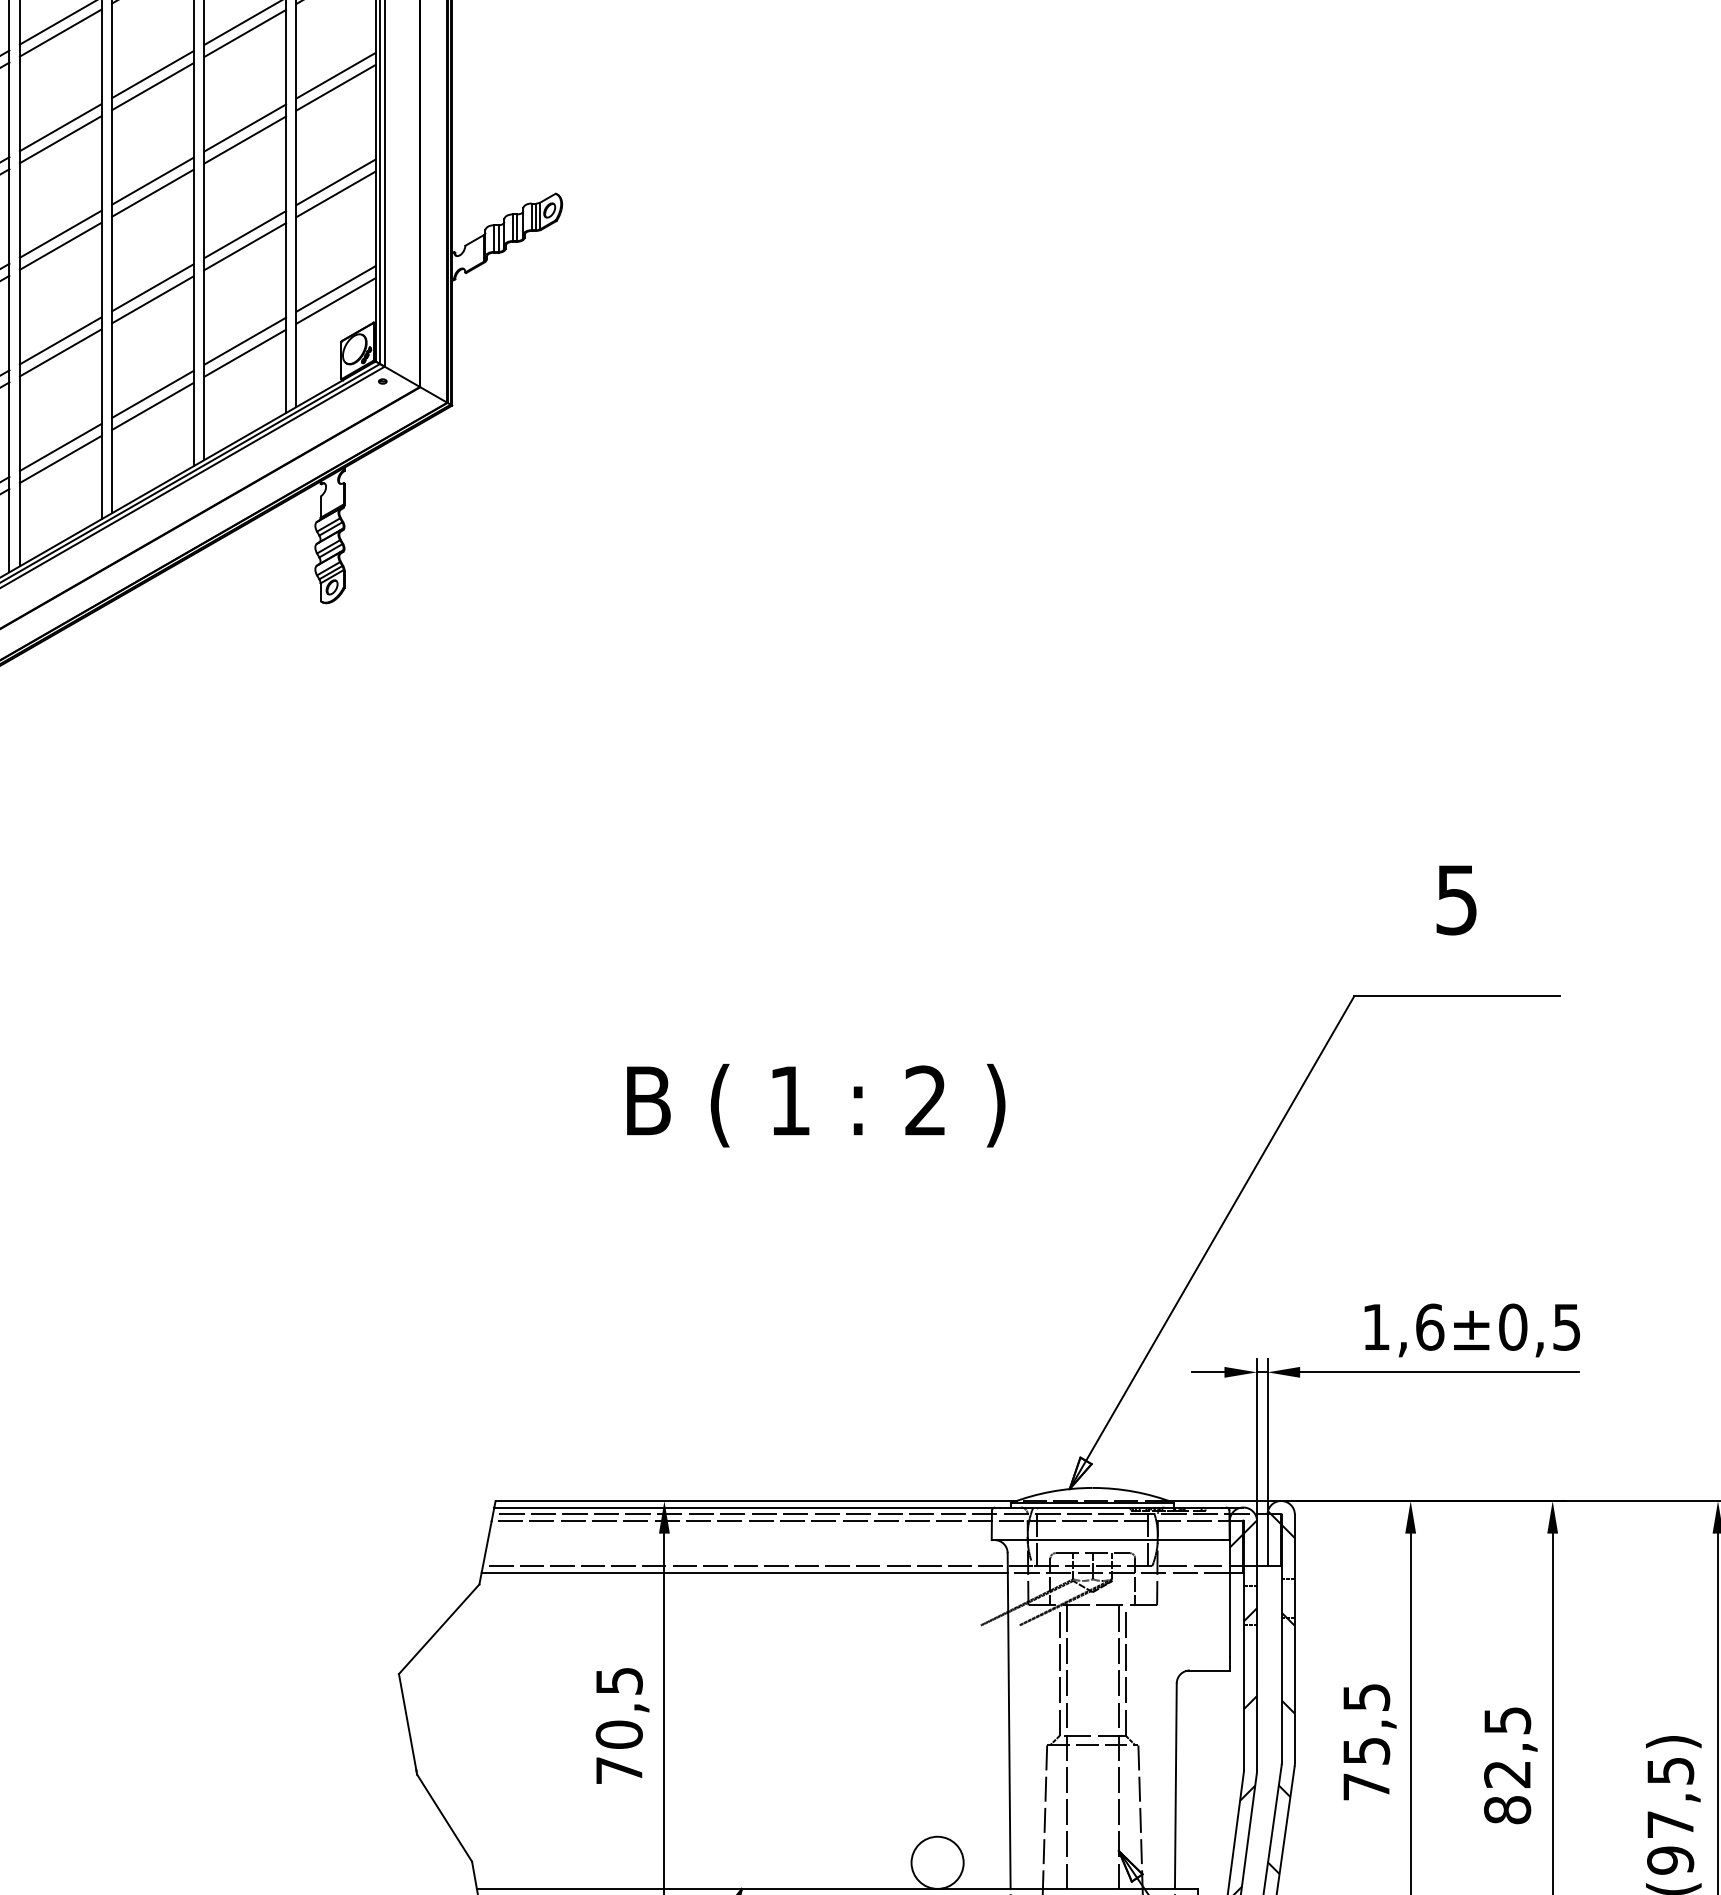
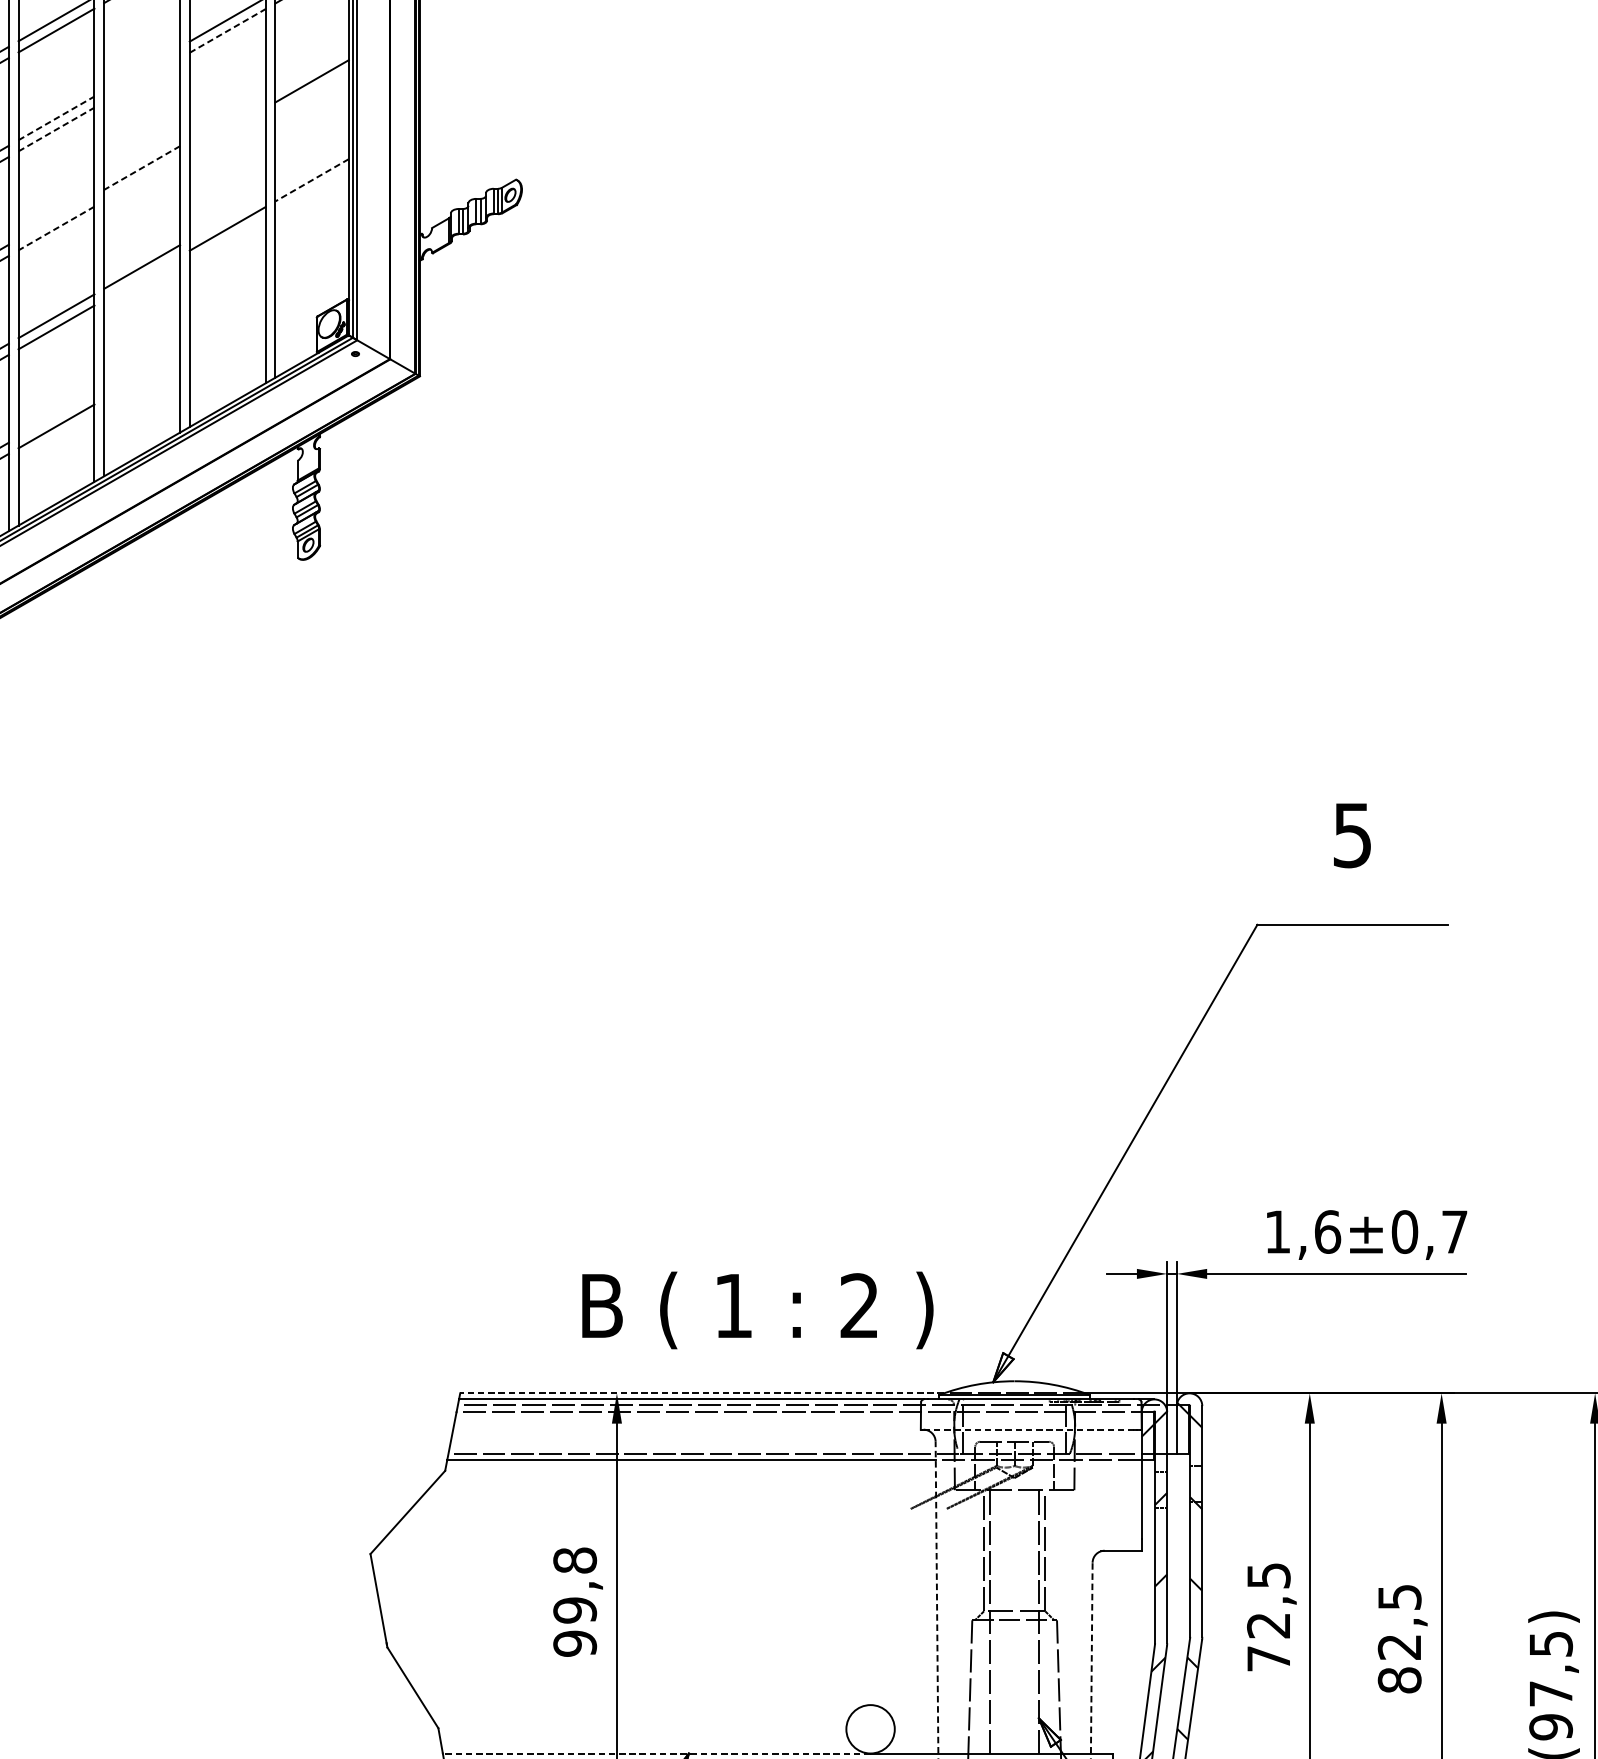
line: (245, 33) -> (228, 30), solid -> dashed
line: (152, 74) -> (141, 69), removed
line: (335, 75) -> (311, 69), removed
line: (152, 86) -> (141, 80), removed
line: (61, 127) -> (57, 118), solid -> dashed
line: (245, 127) -> (228, 118), removed
line: (61, 139) -> (57, 129), solid -> dashed
line: (245, 139) -> (228, 129), removed
line: (152, 181) -> (141, 168), solid -> dashed
line: (335, 182) -> (311, 169), removed
line: (152, 192) -> (141, 178), removed
line: (336, 194) -> (312, 180), solid -> dashed
line: (60, 233) -> (56, 216), removed
line: (245, 234) -> (228, 217), removed
line: (60, 246) -> (56, 228), solid -> dashed
line: (335, 288) -> (311, 267), removed
line: (152, 299) -> (141, 277), removed
line: (335, 300) -> (311, 278), removed
line: (245, 340) -> (228, 315), removed
line: (245, 352) -> (228, 327), removed
line: (152, 393) -> (141, 365), removed
line: (152, 405) -> (141, 376), removed
line: (60, 447) -> (56, 415), removed
text: (816, 1105) -> (758, 1310), moved
text: (1566, 1327) -> (1454, 1232), ±0,5 -> ±0,7
line: (756, 1501) -> (702, 1393), solid -> dashed
line: (1110, 1540) -> (1031, 1430), solid -> dashed
line: (1009, 1720) -> (937, 1597), solid -> dashed
text: (618, 1725) -> (574, 1601), 70,5 -> 99,8
text: (1366, 1751) -> (1268, 1625), 75,5 -> 72,5
line: (1175, 1786) -> (1091, 1658), solid -> dashed
line: (706, 1888) -> (656, 1753), solid -> dashed

